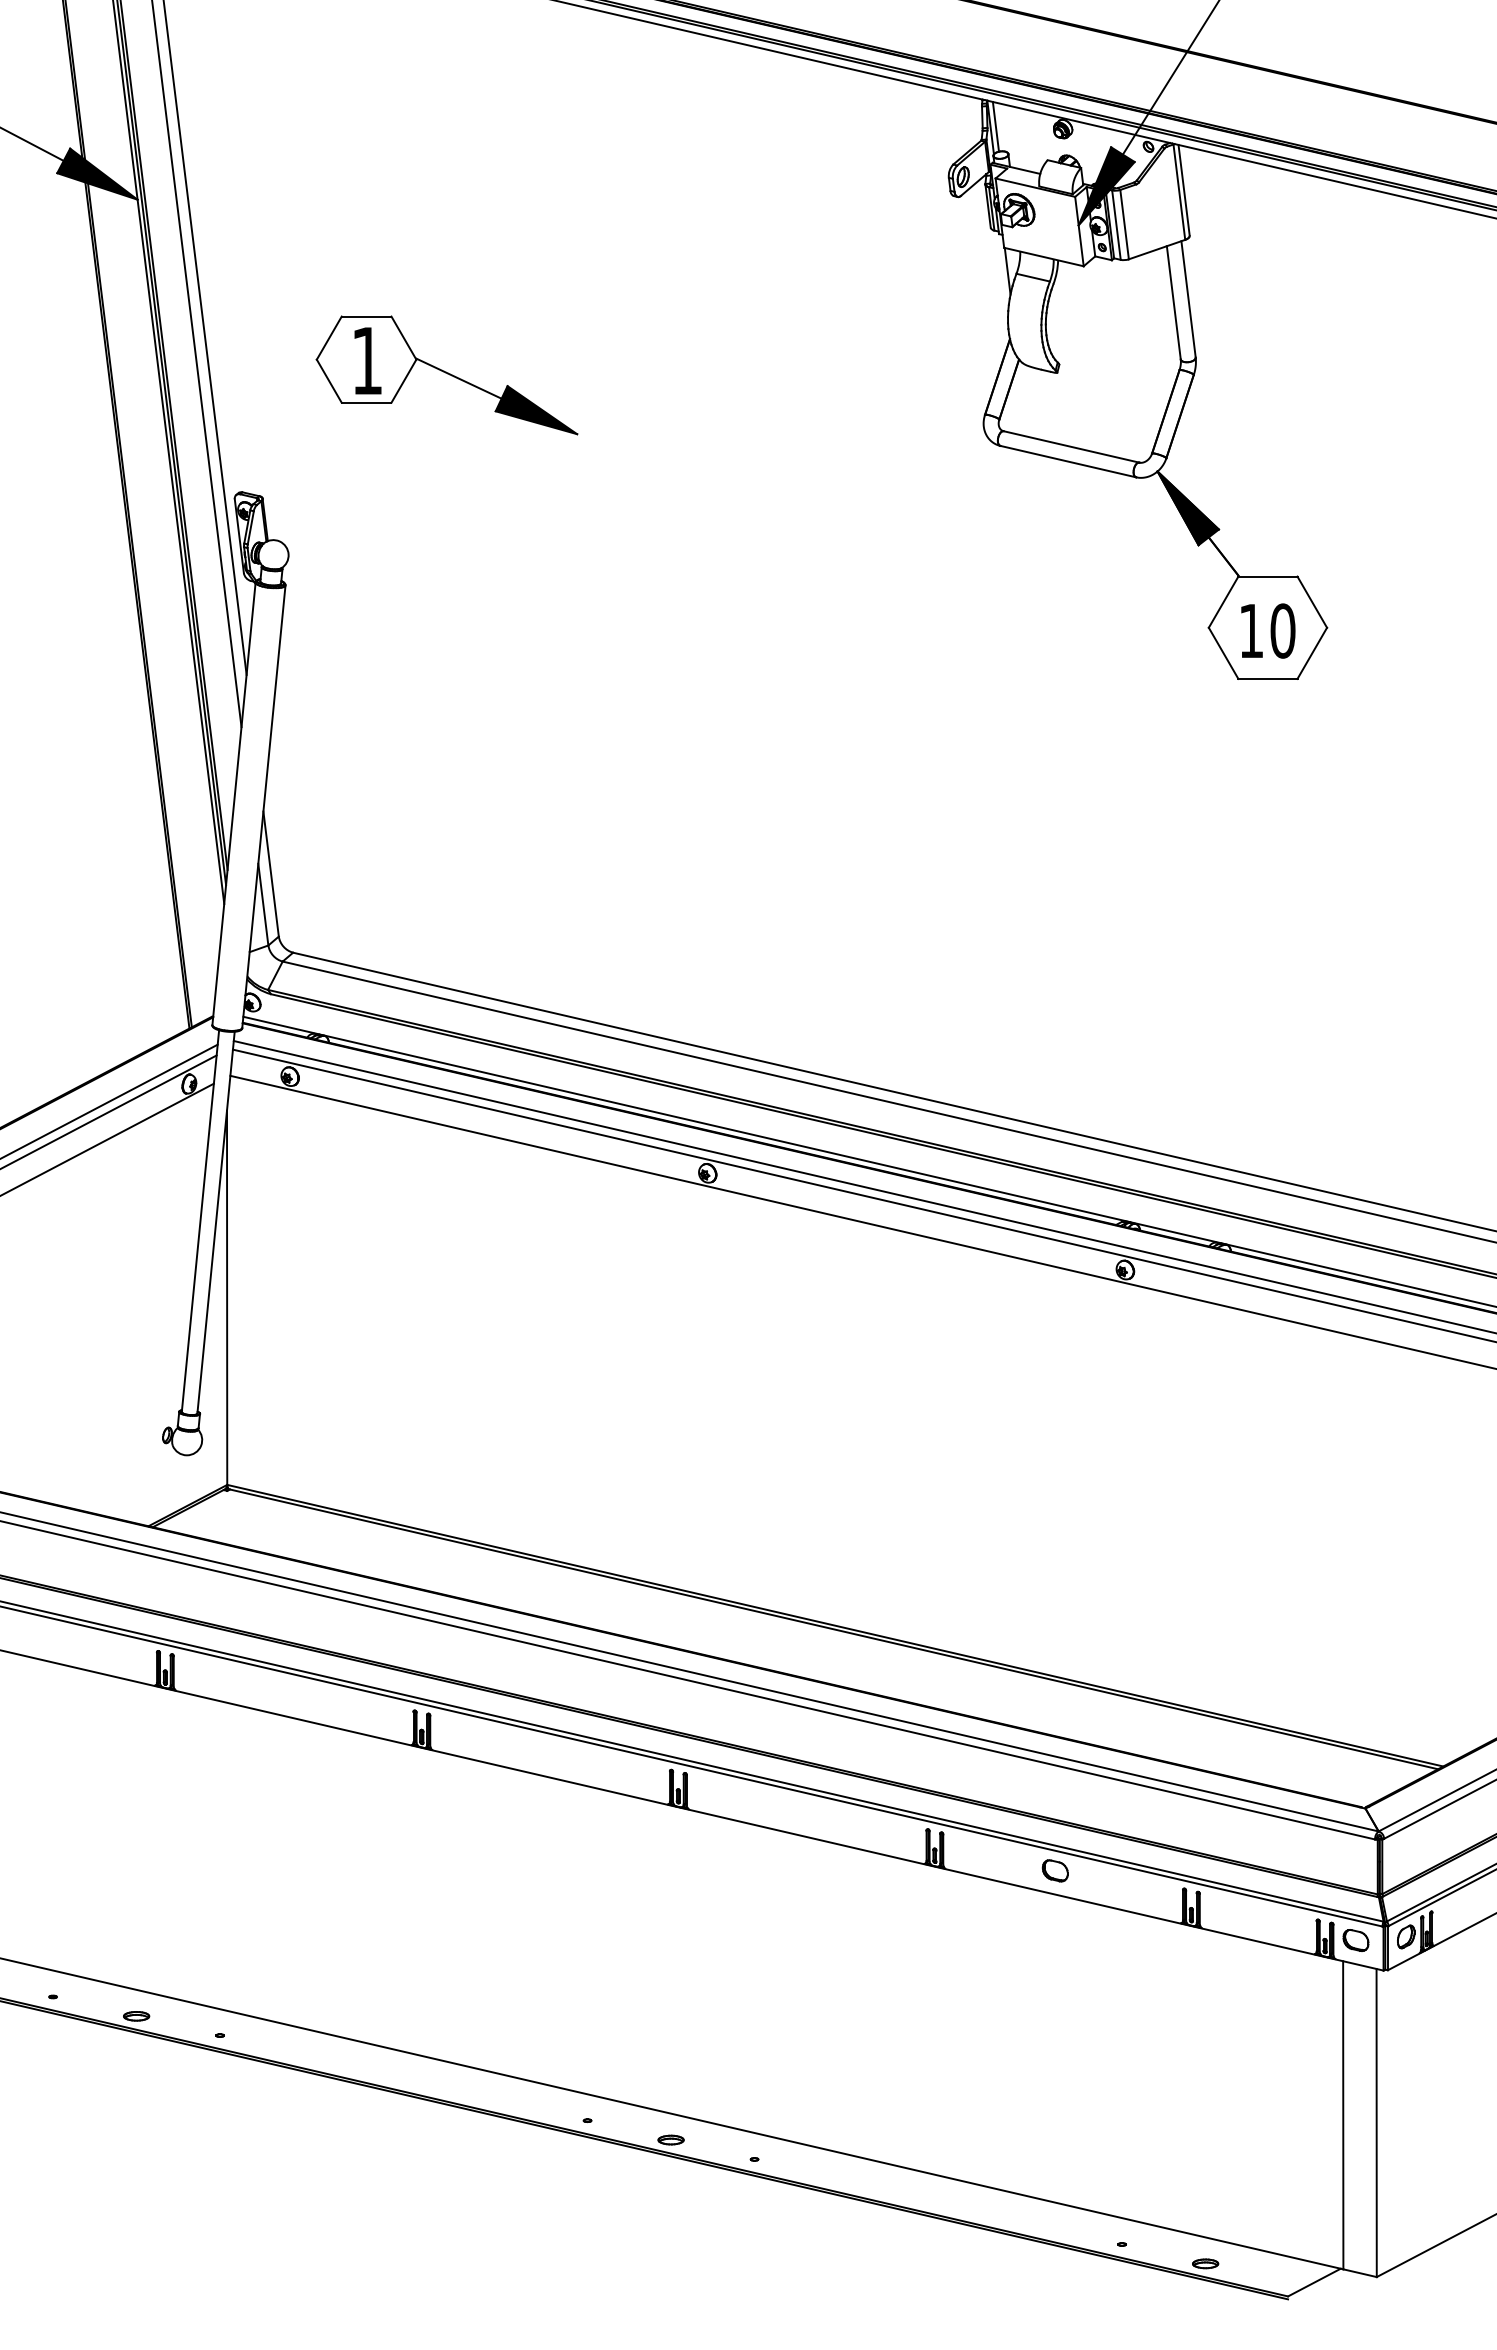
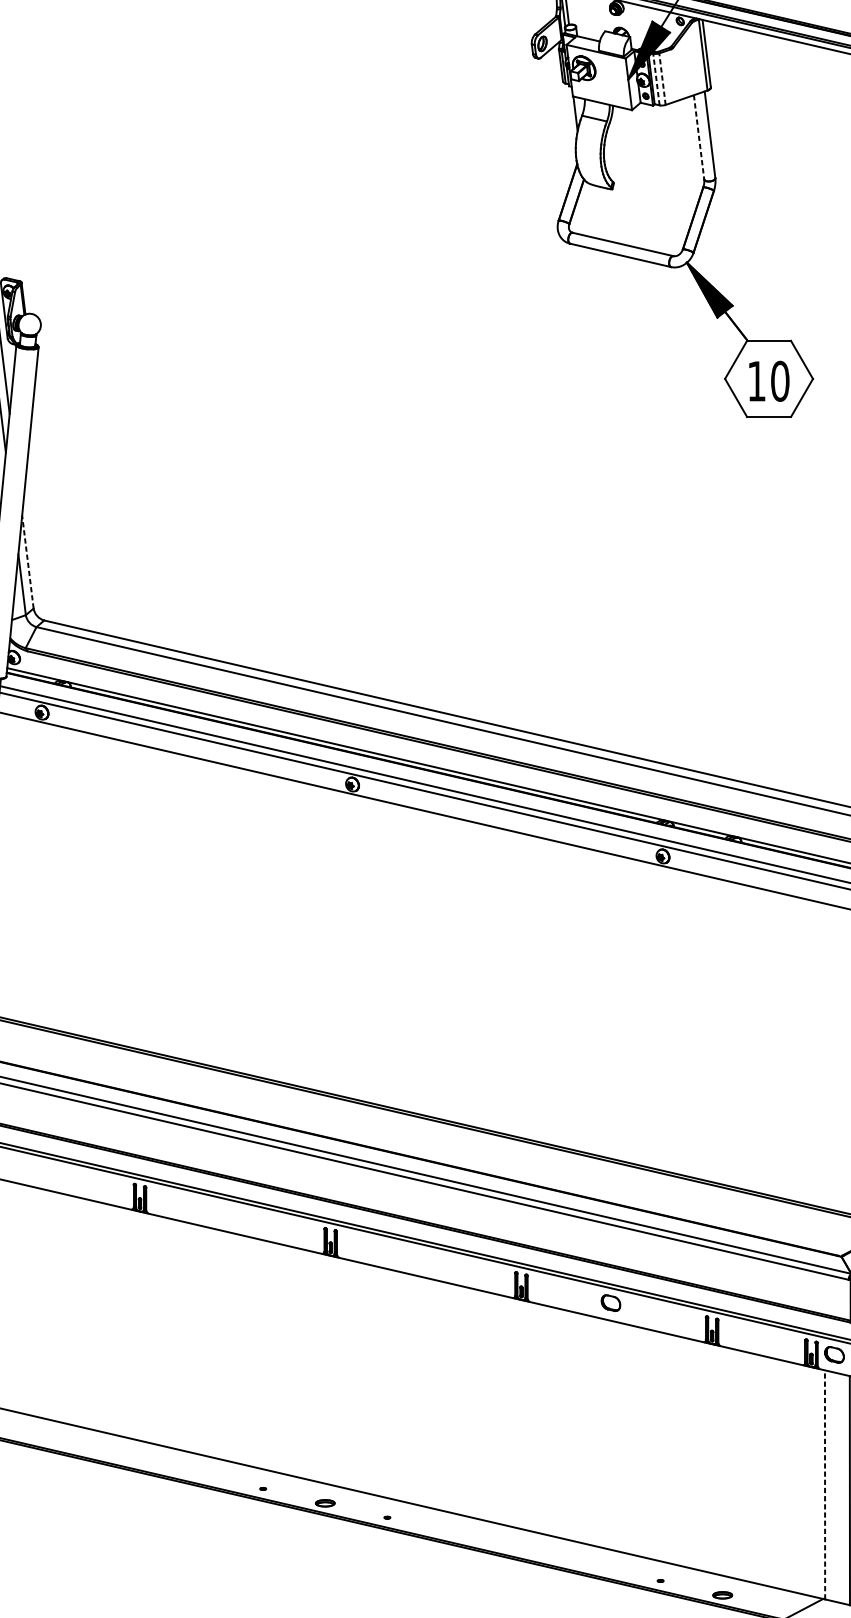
line: (1124, 224) -> (662, 79), solid -> dashed
line: (1116, 225) -> (656, 79), solid -> dashed
line: (1173, 303) -> (698, 137), solid -> dashed
part: (446, 375) -> (158, 191), removed
line: (271, 874) -> (28, 562), solid -> dashed
line: (1343, 2114) -> (825, 1484), solid -> dashed

